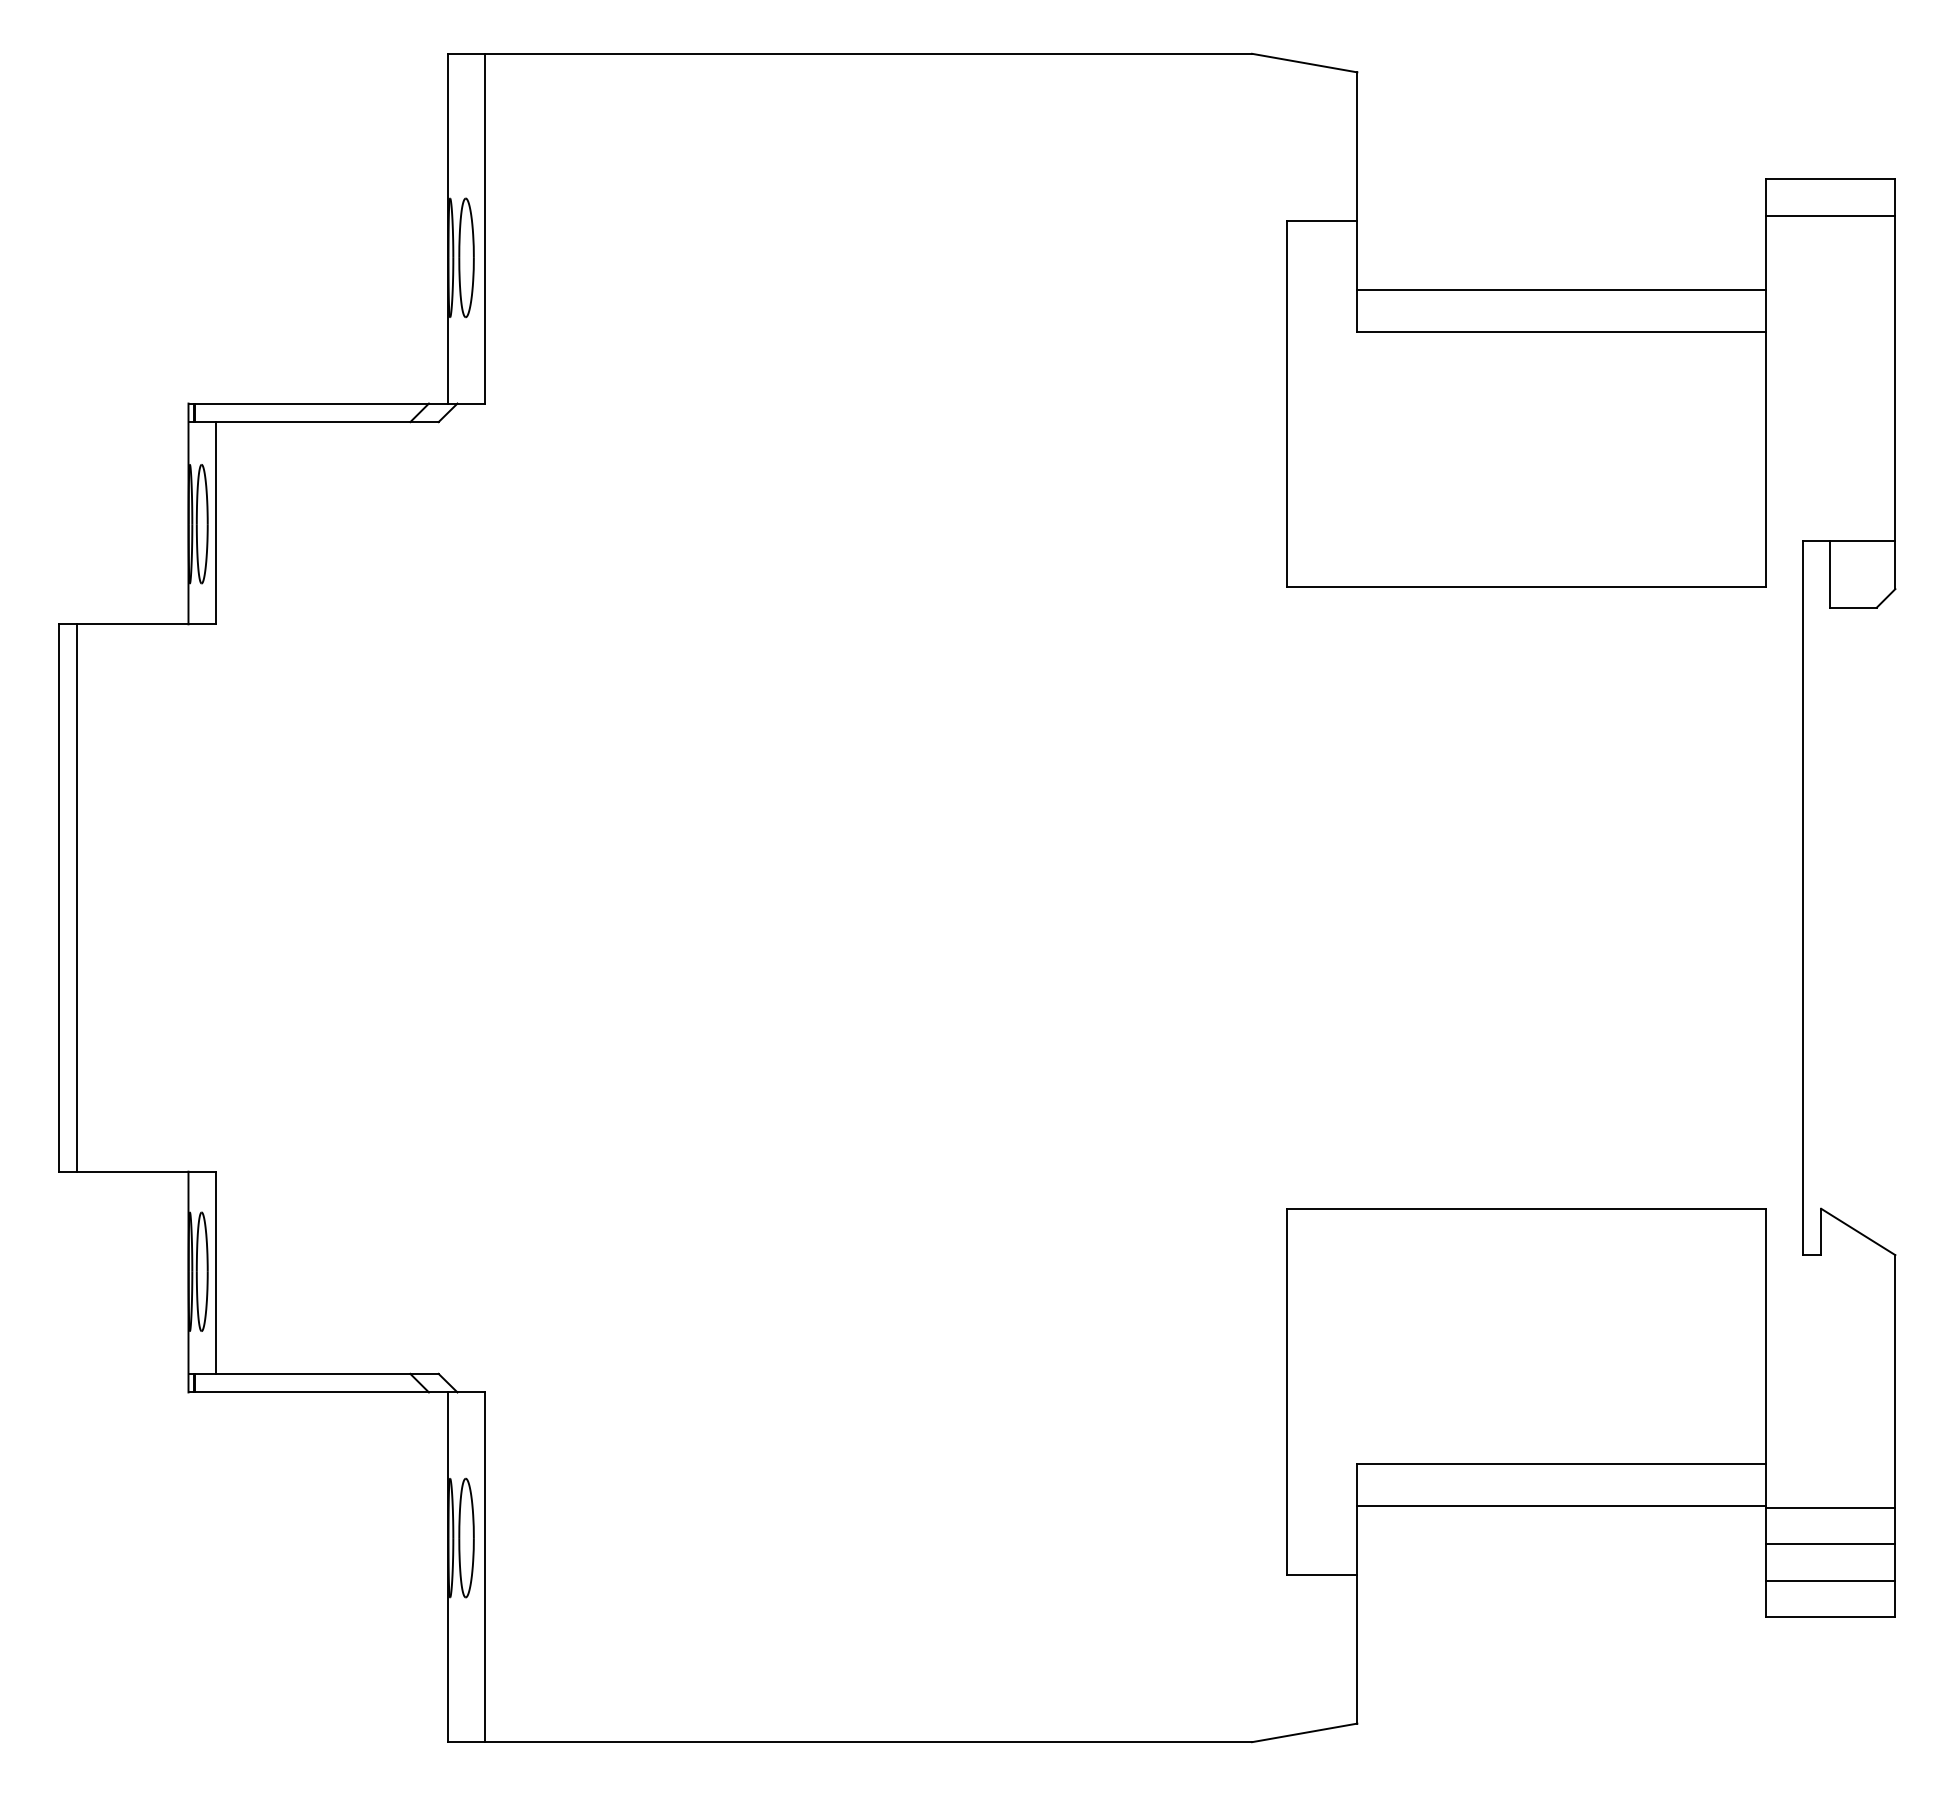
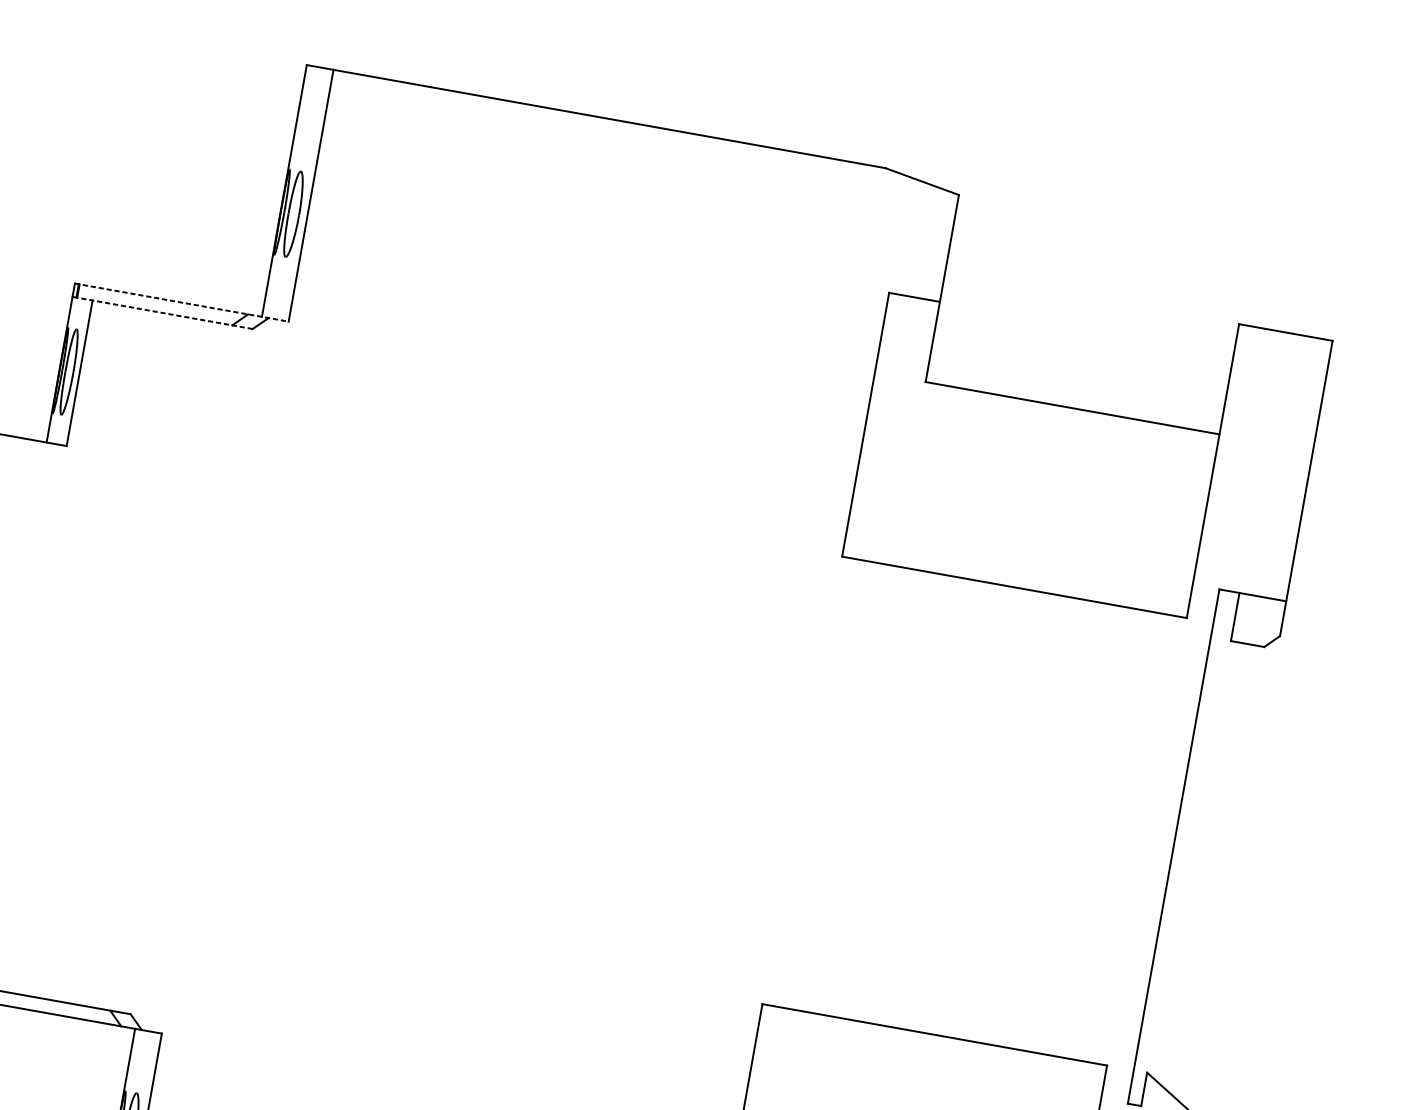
line: (1830, 216) -> (1281, 359), removed
line: (1561, 290) -> (1077, 378), removed
line: (337, 403) -> (182, 302), solid -> dashed
line: (316, 422) -> (164, 313), solid -> dashed

